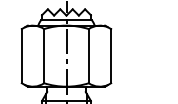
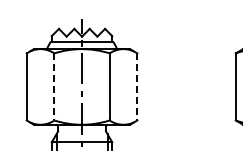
line: (44, 55) -> (54, 86), solid -> dashed
line: (111, 55) -> (137, 86), solid -> dashed

